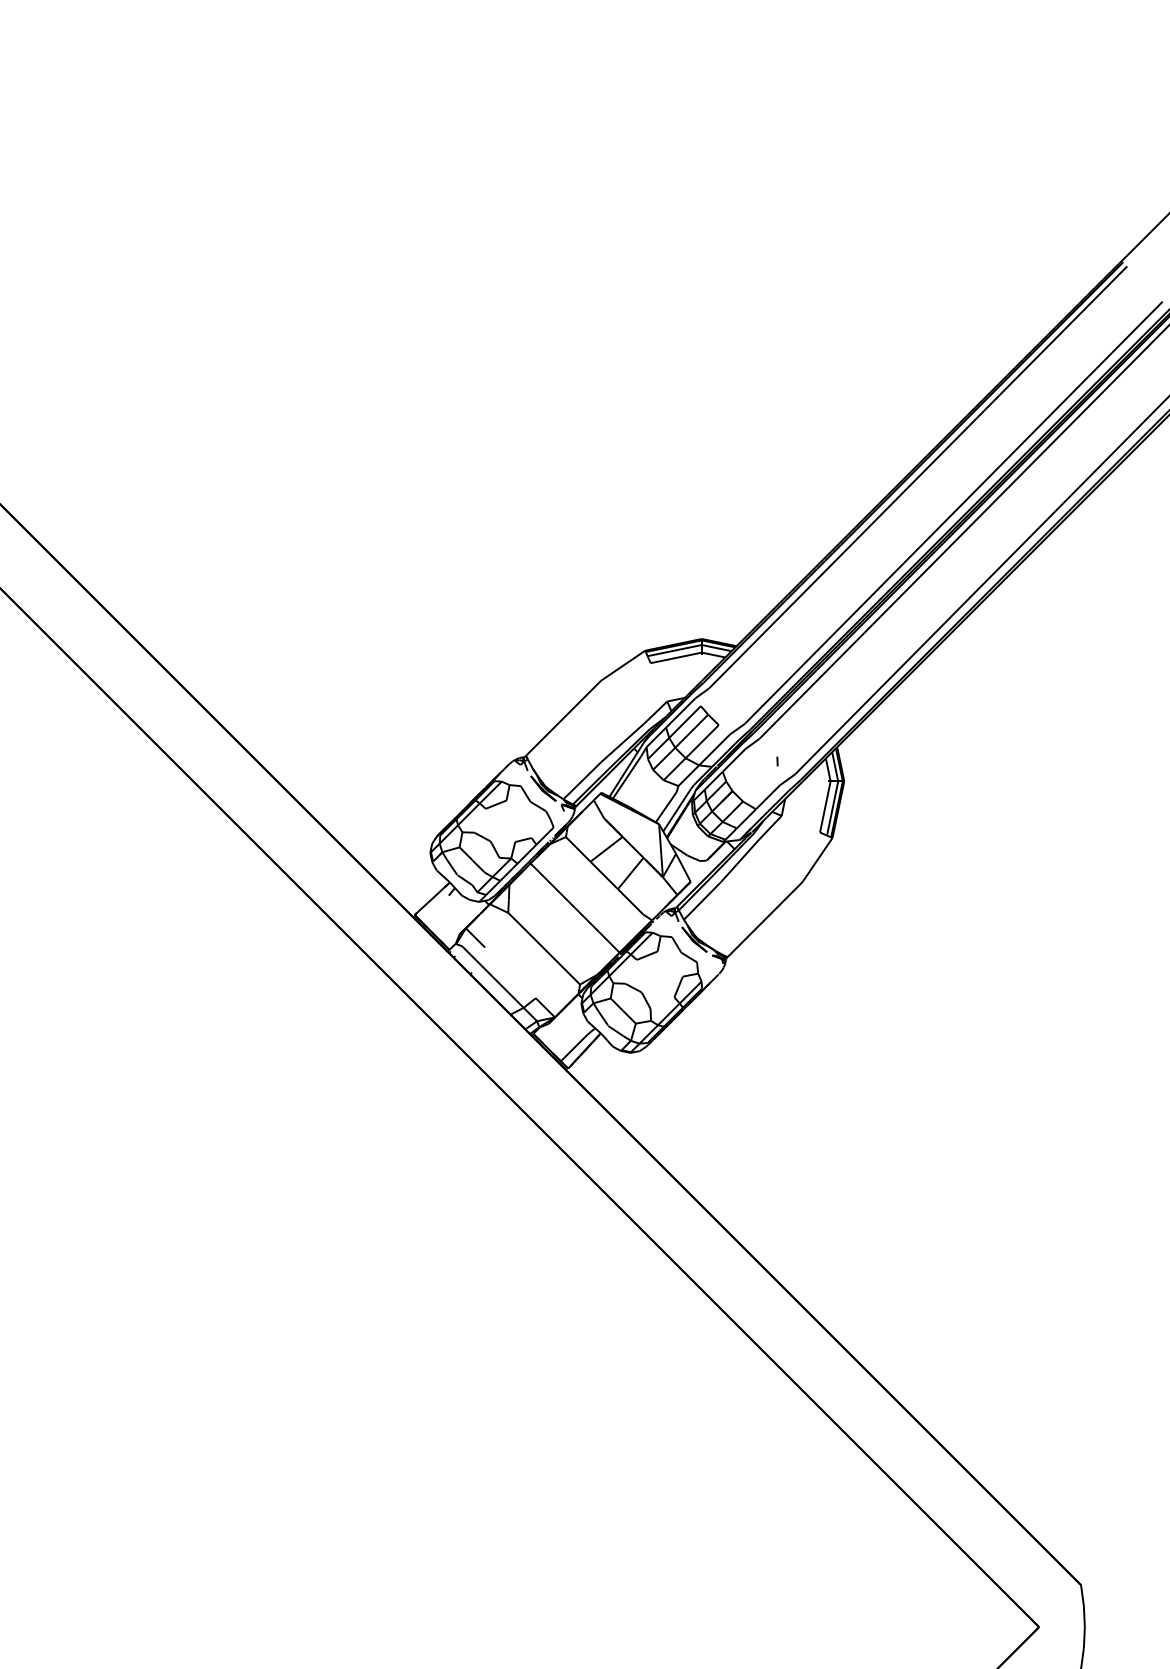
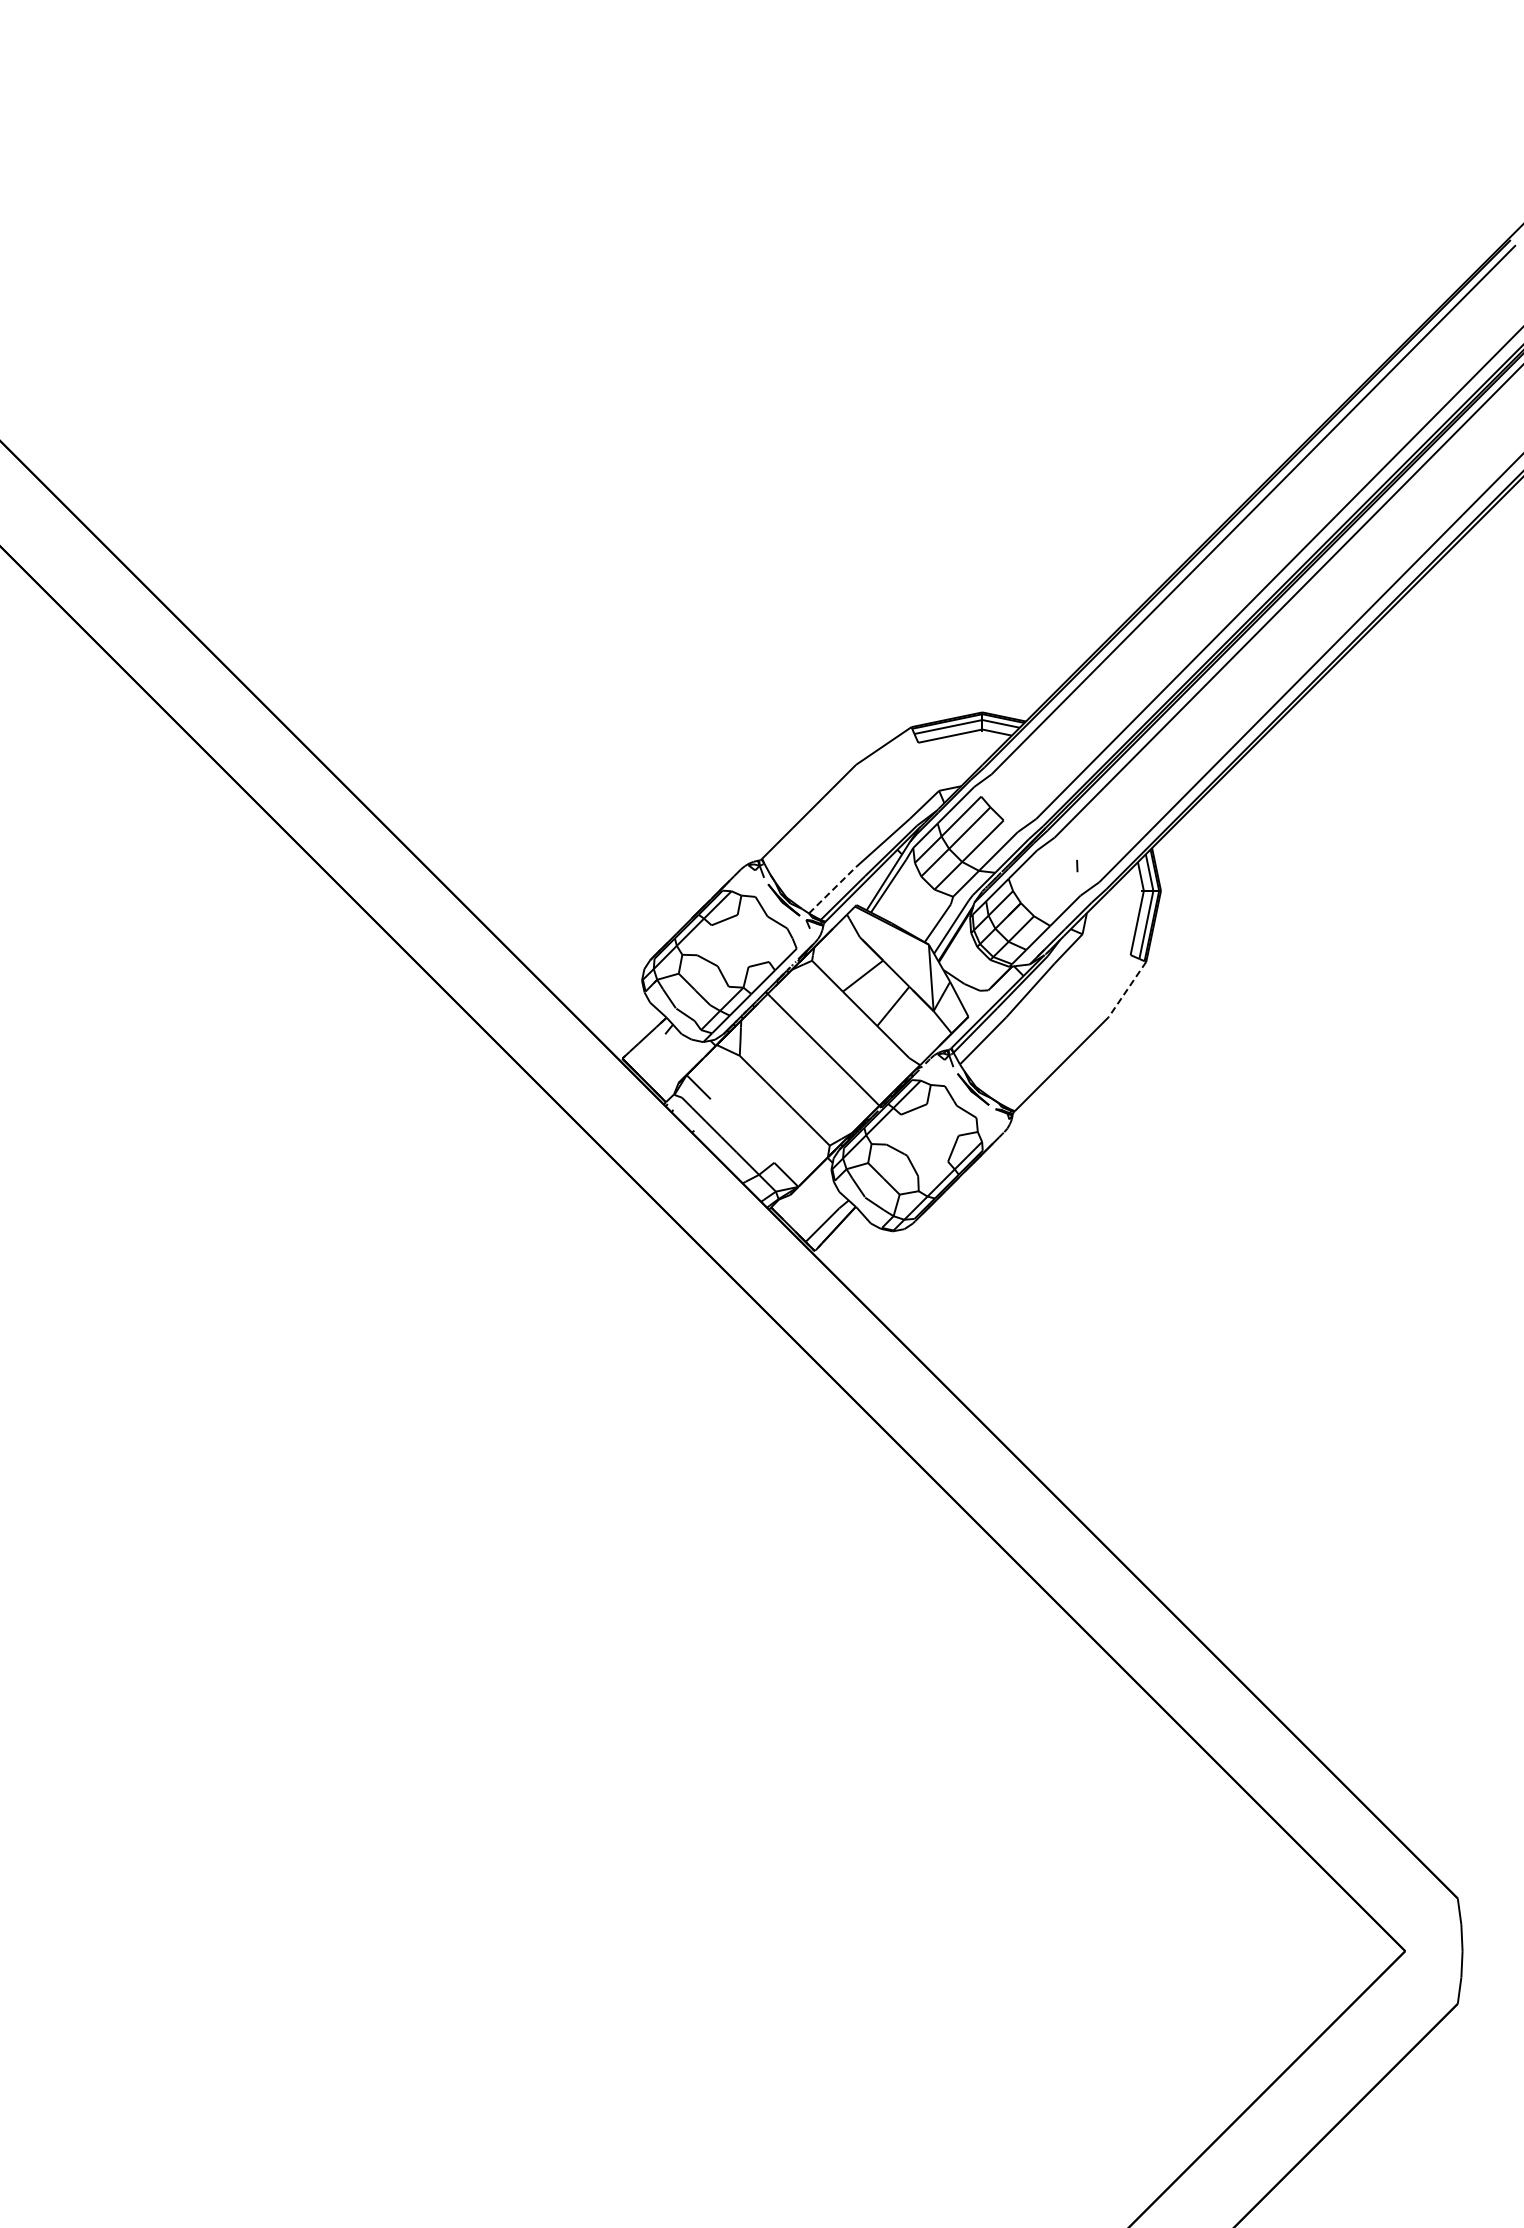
line: (582, 780) -> (832, 889), solid -> dashed
line: (817, 860) -> (1127, 990), solid -> dashed

